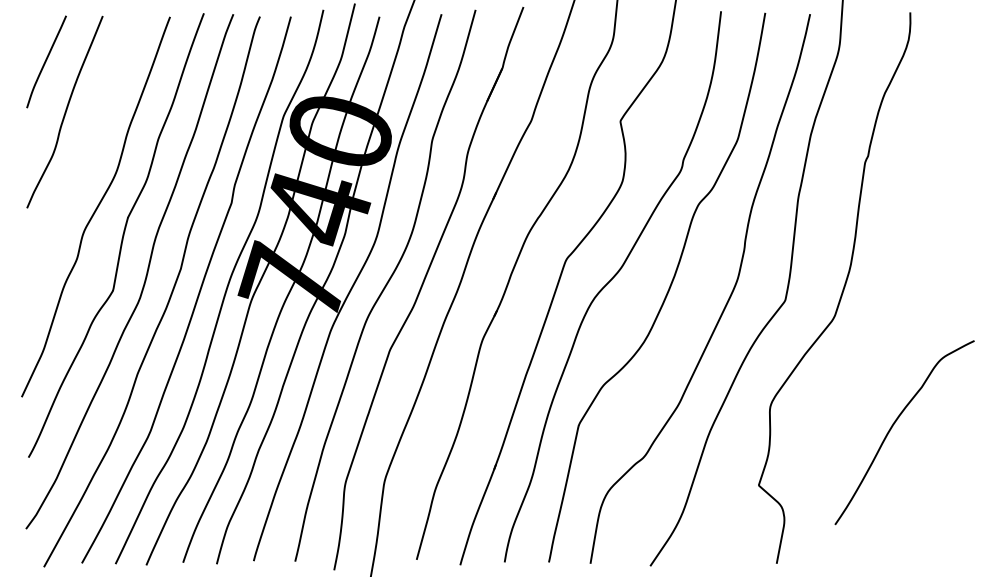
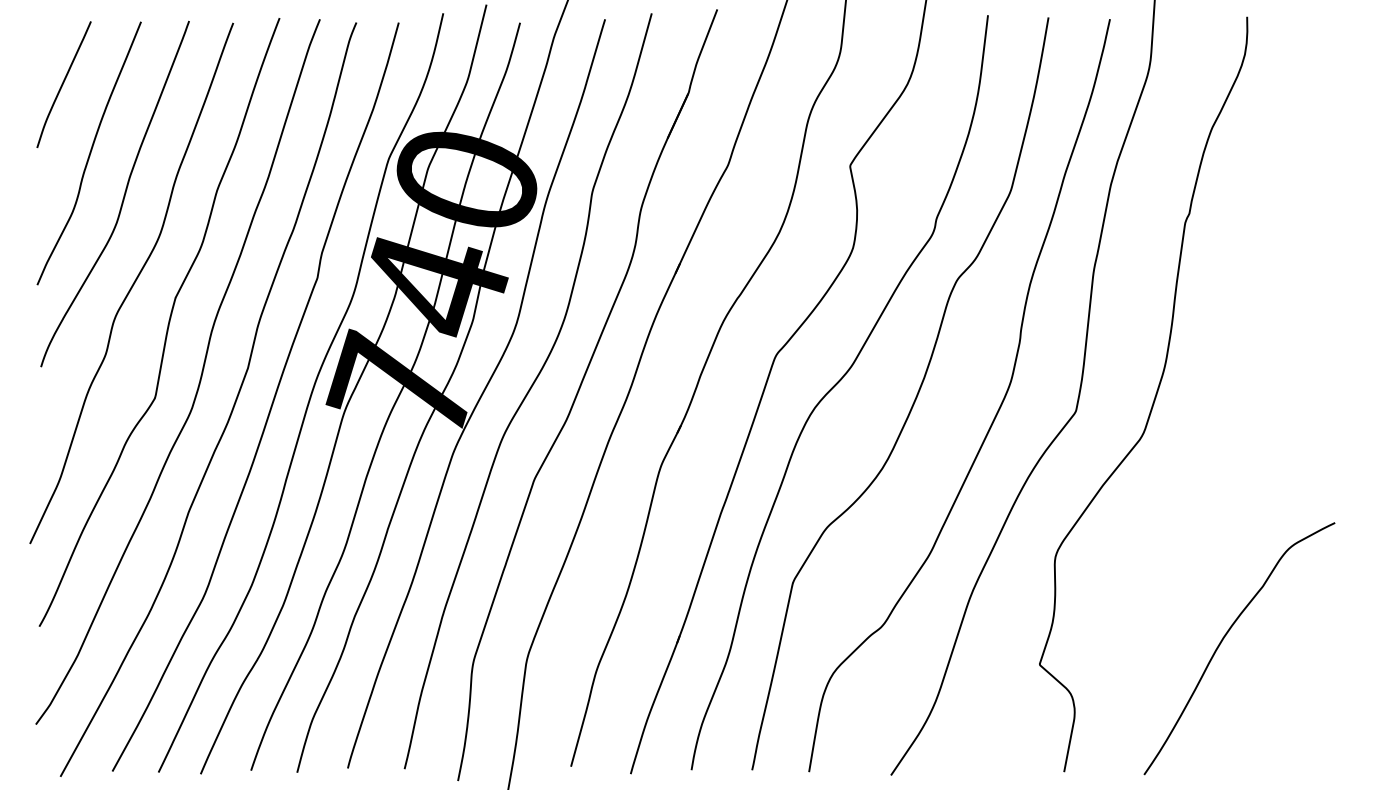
curve: (89, 143) -> (122, 196), added
curve: (893, 426) -> (1224, 640), moved

